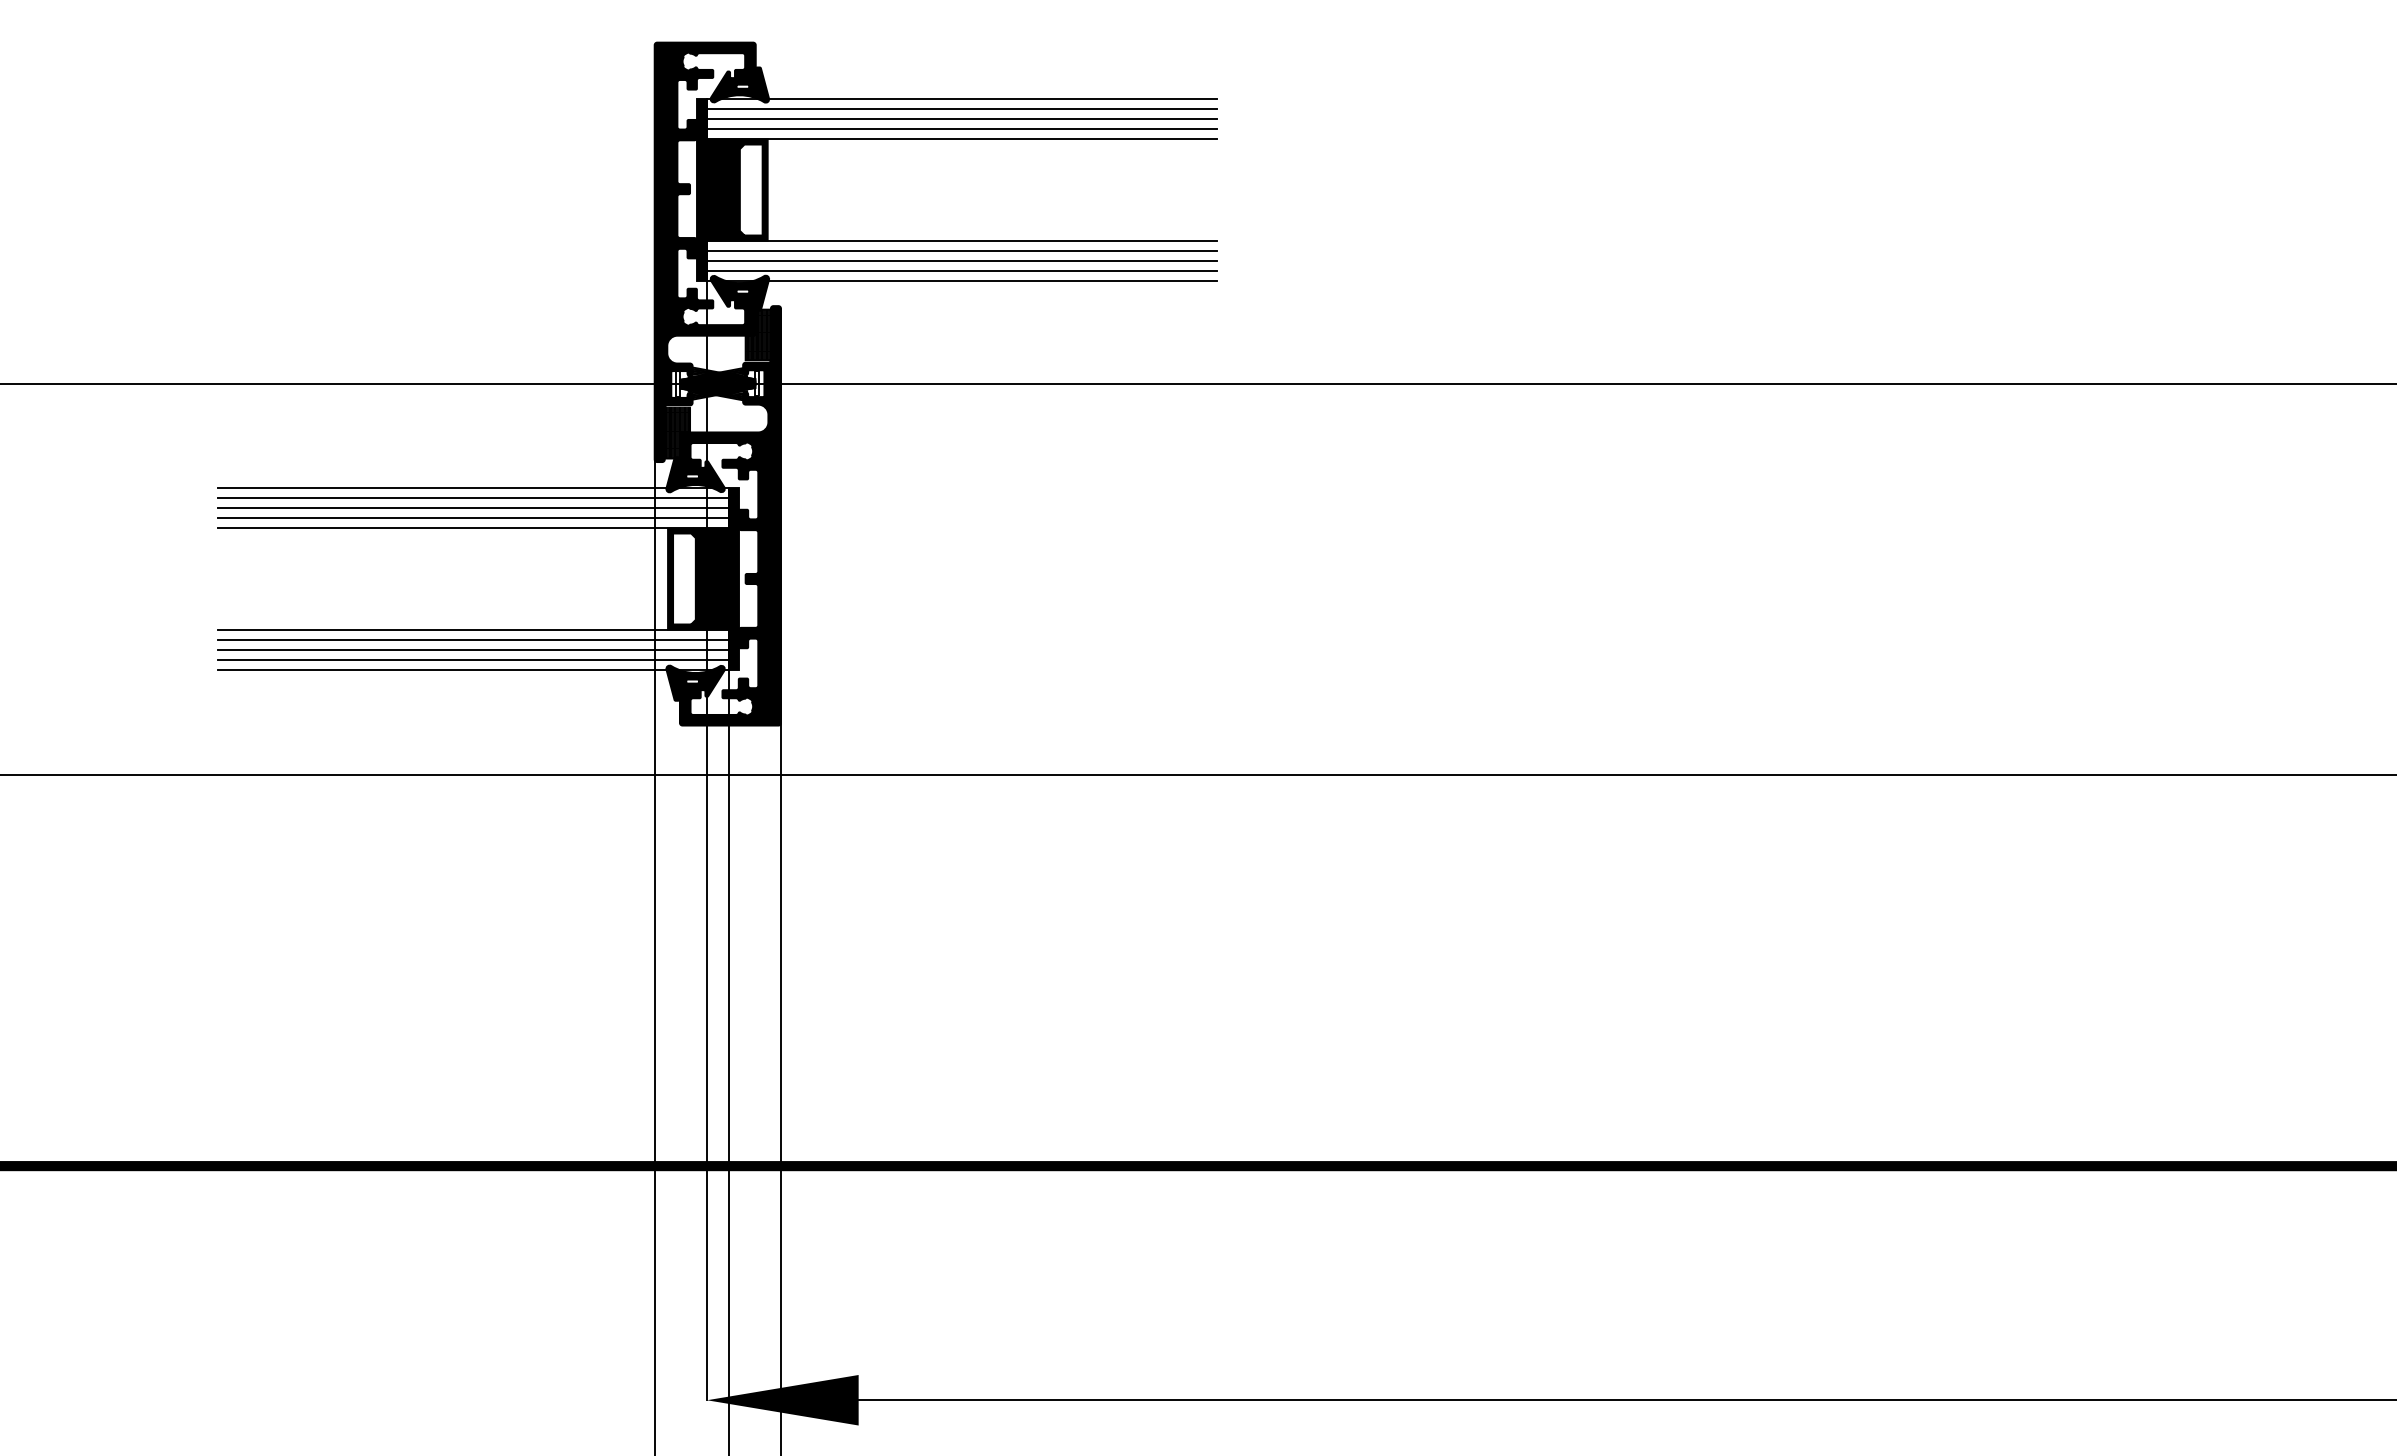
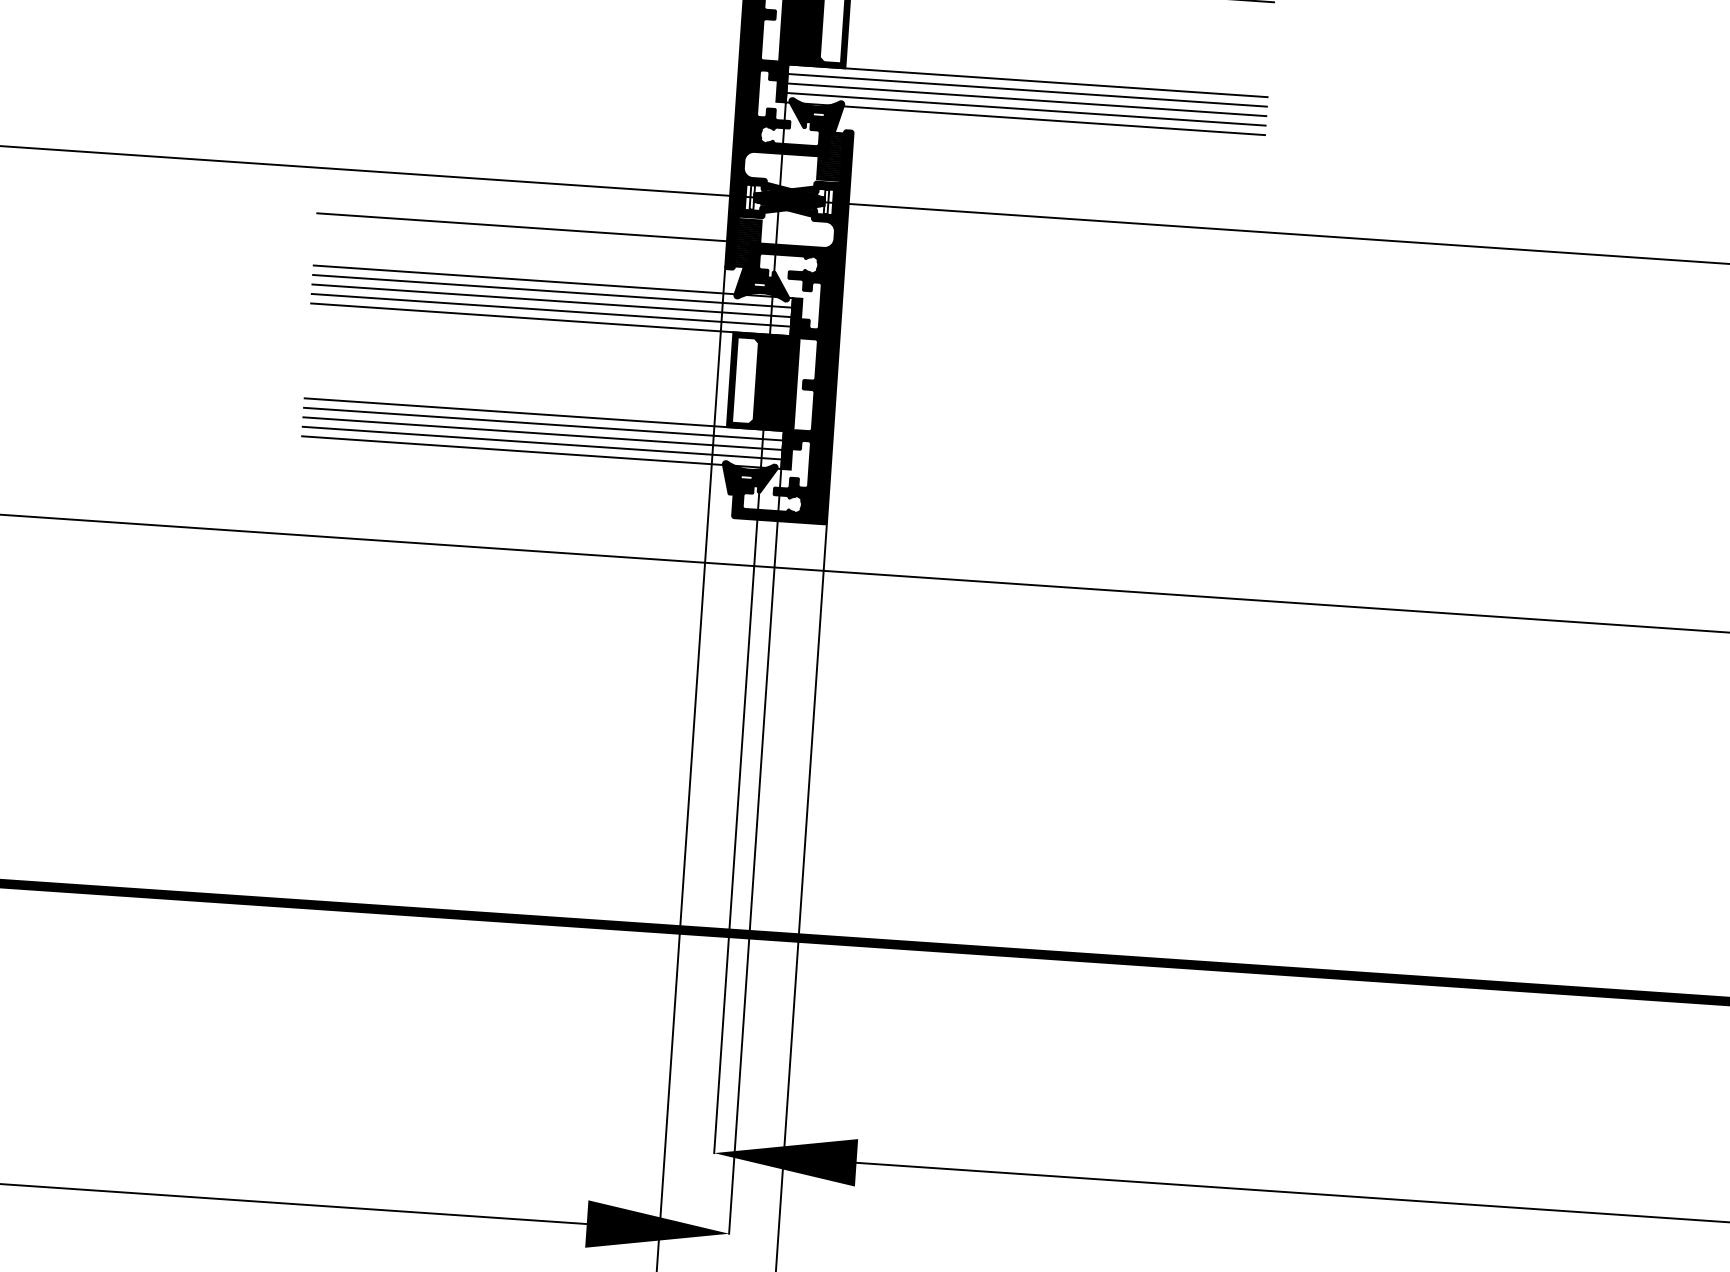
line: (436, 432) -> (522, 227), added

